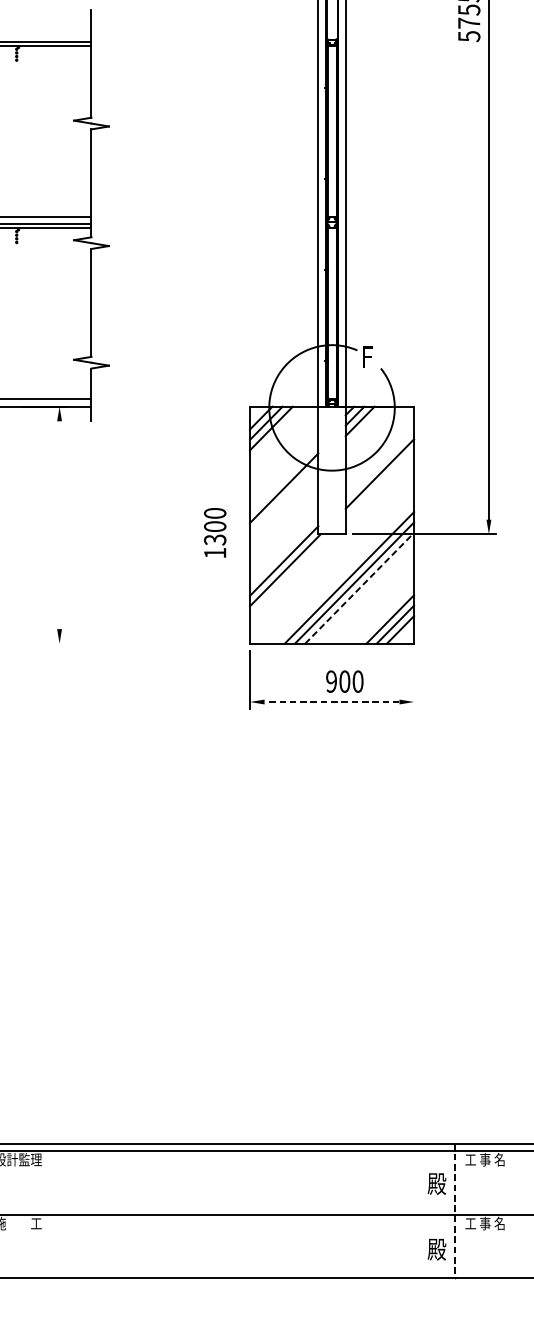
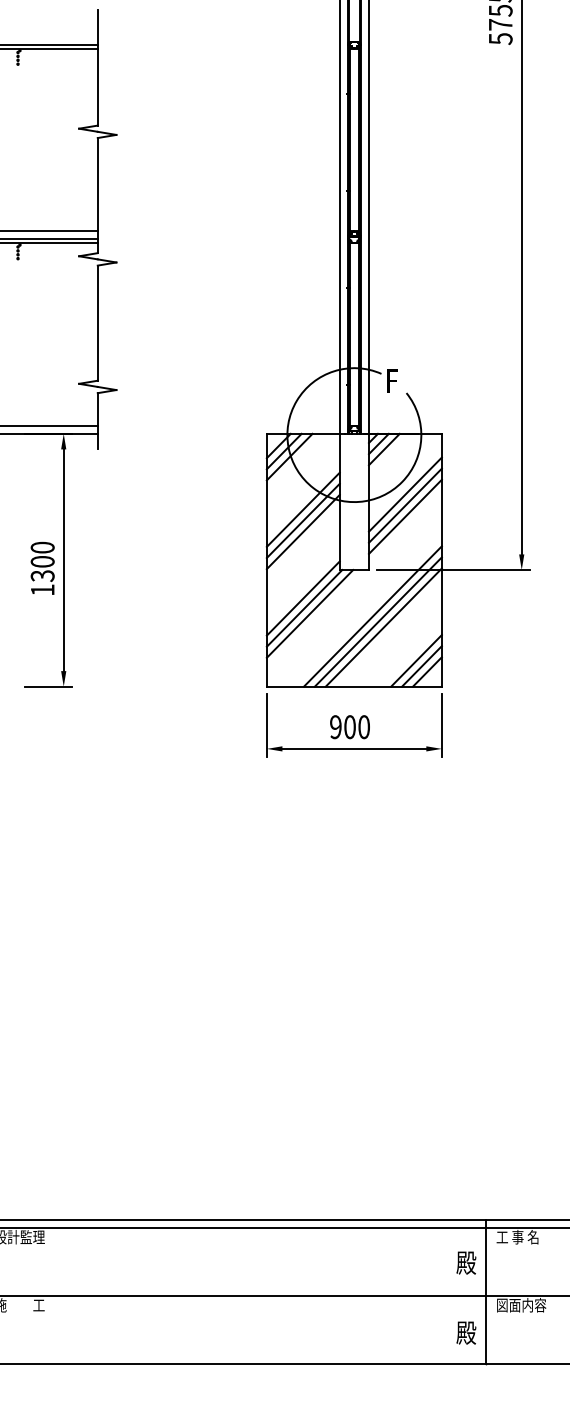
line: (379, 463) -> (404, 494), added
line: (283, 477) -> (302, 509), added
line: (379, 484) -> (404, 516), added
line: (283, 498) -> (302, 531), added
line: (59, 525) -> (63, 560), added
text: (214, 531) -> (42, 567), moved
line: (289, 575) -> (309, 613), added
line: (359, 588) -> (383, 627), dashed -> solid
line: (44, 643) -> (47, 686), added
line: (413, 680) -> (441, 725), added
text: (344, 681) -> (349, 727), moved
line: (332, 701) -> (354, 748), dashed -> solid
line: (454, 1210) -> (485, 1291), dashed -> solid
text: (488, 1223) -> (521, 1305), 工 事 名 -> 図面内容

